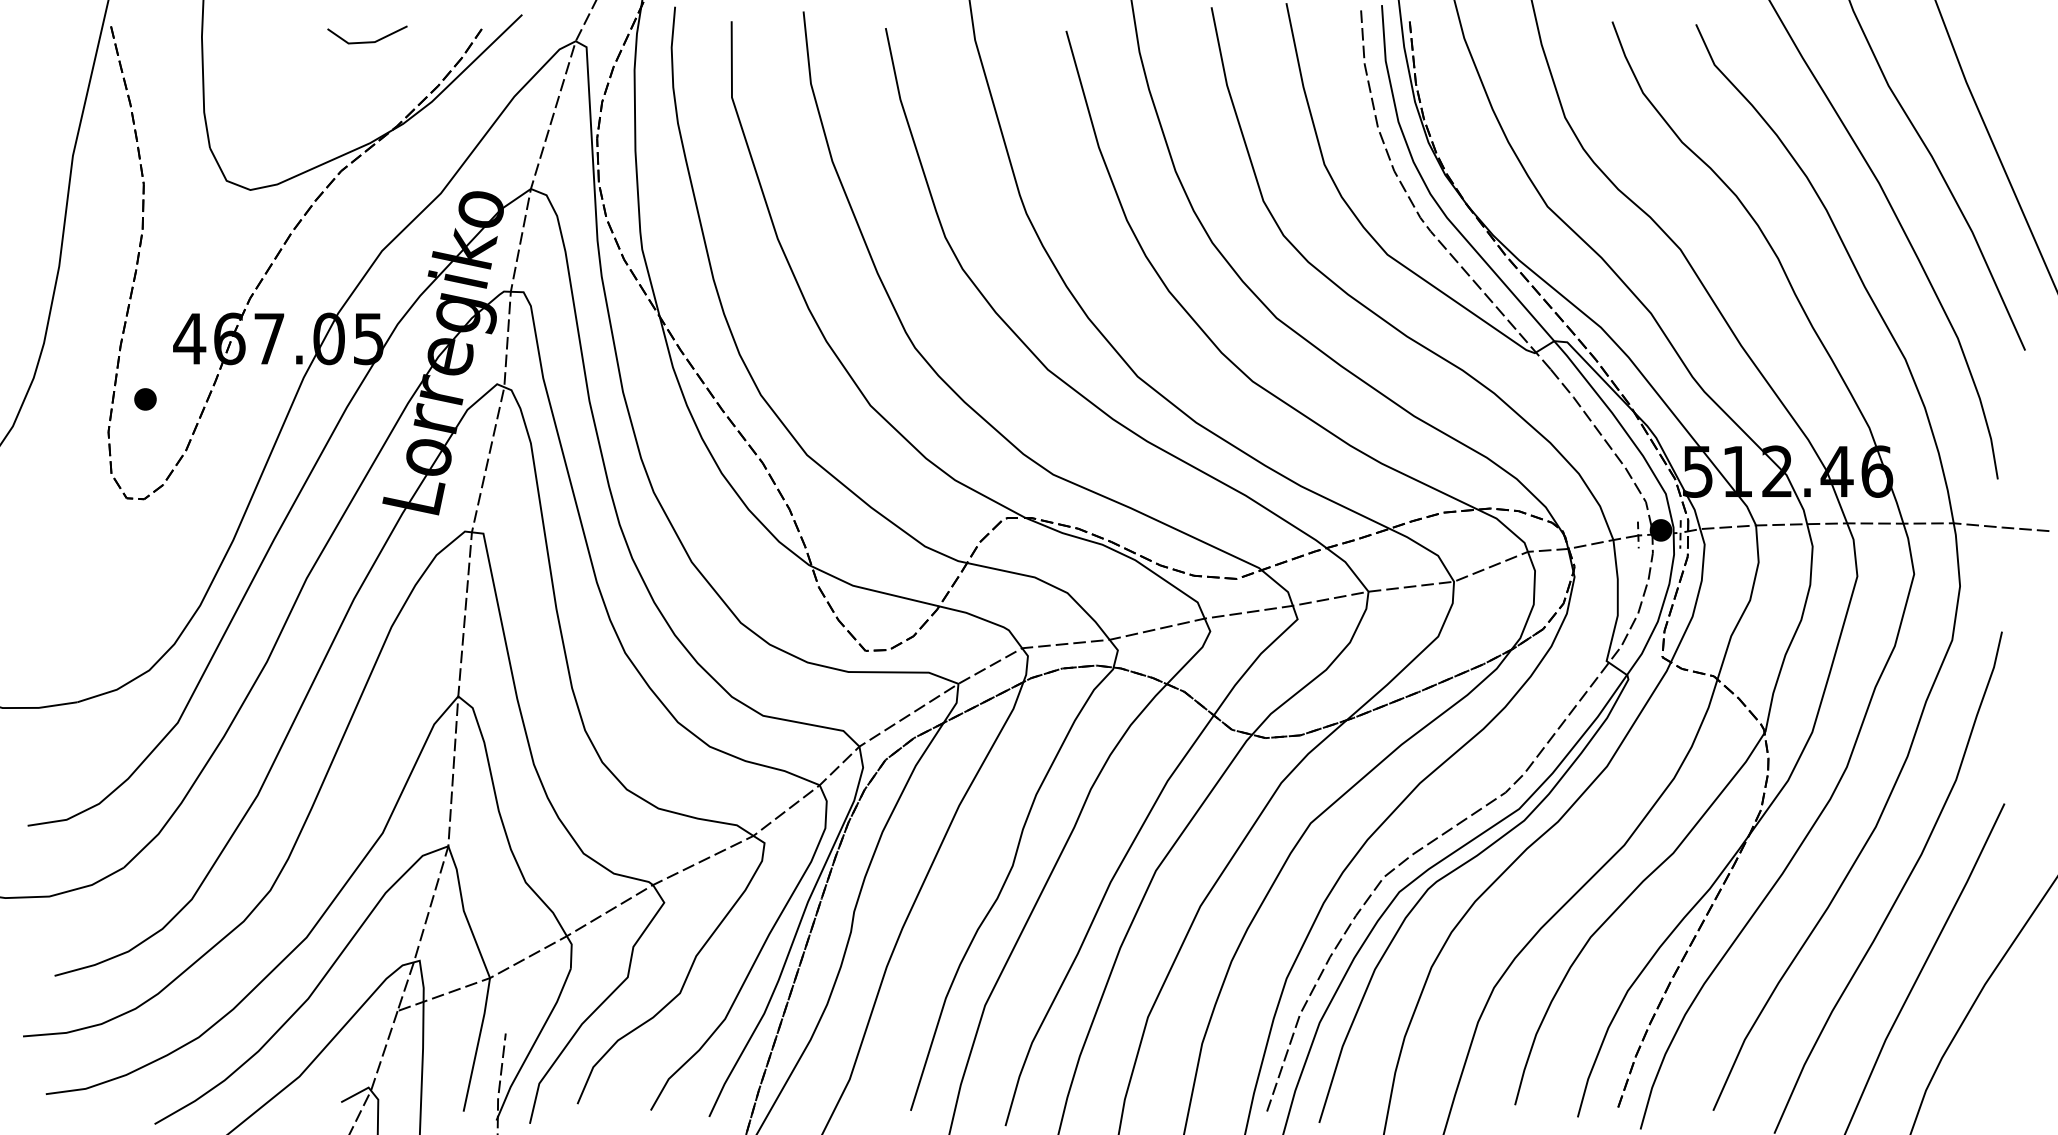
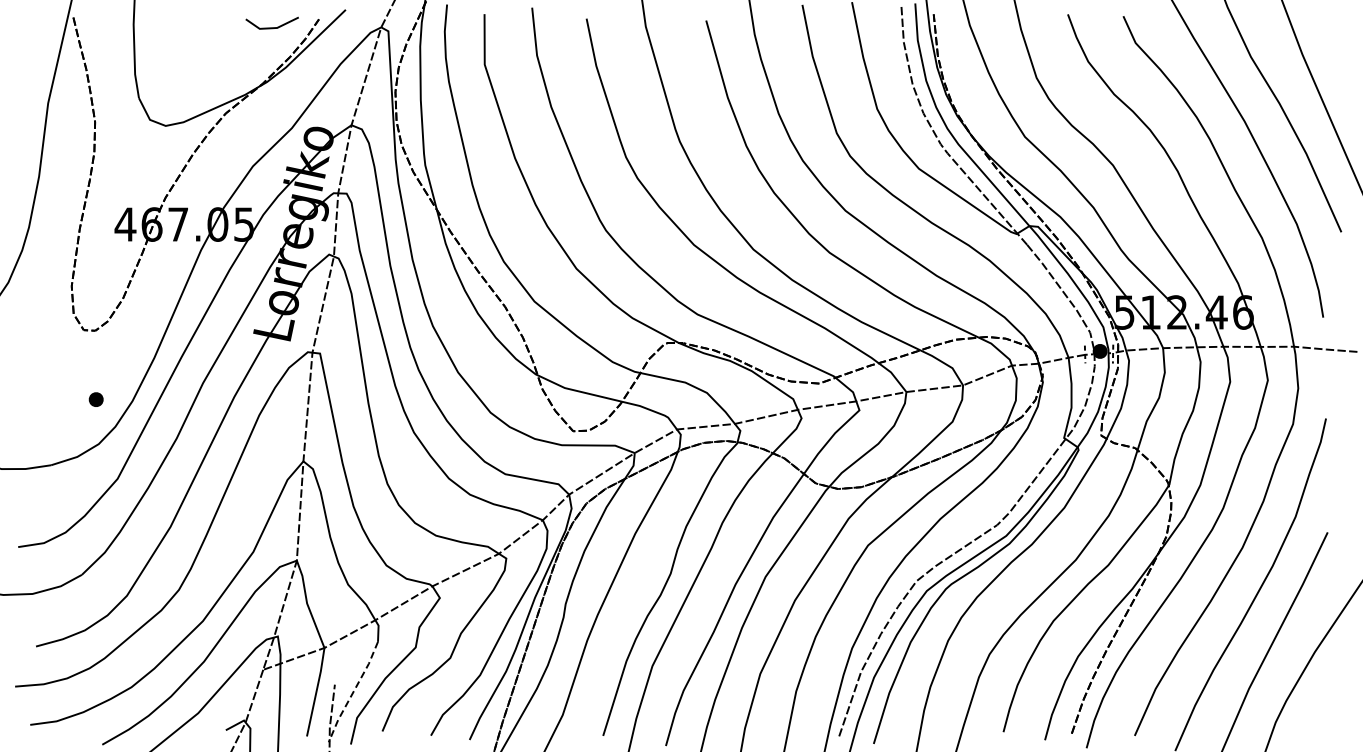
line: (366, 41) -> (271, 27), moved
part: (144, 399) -> (95, 399), moved
line: (533, 1045) -> (353, 692), solid -> dashed

